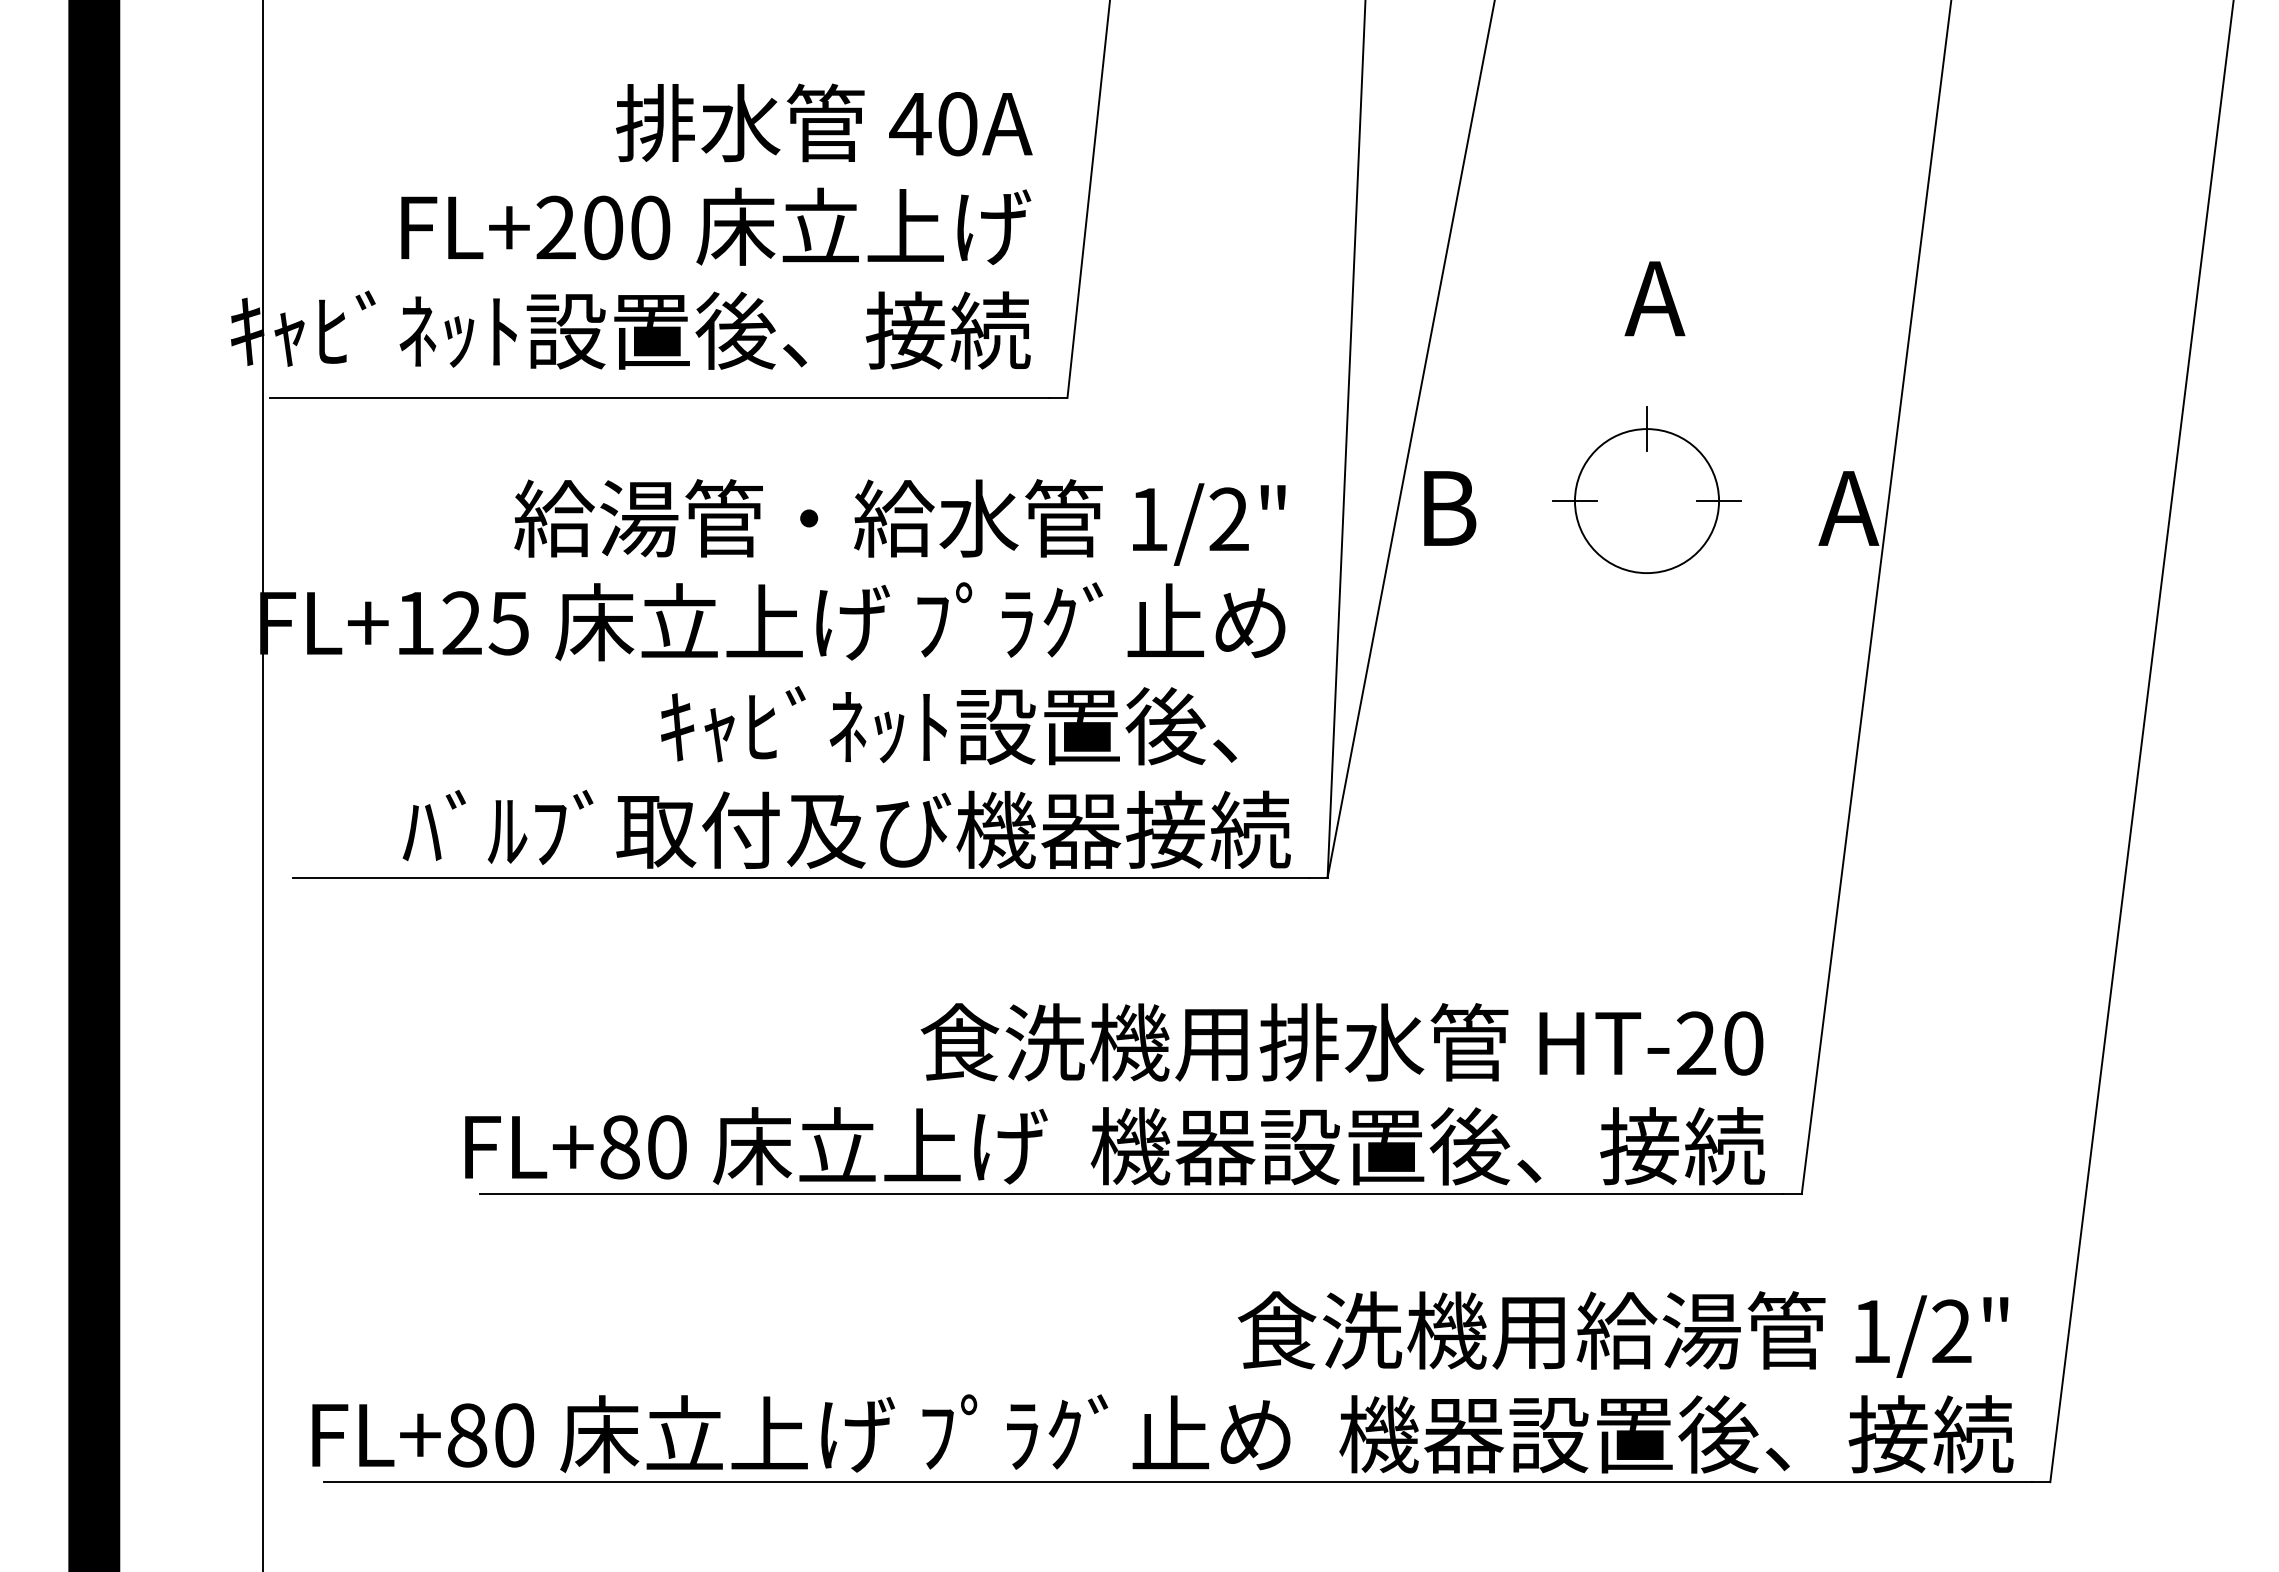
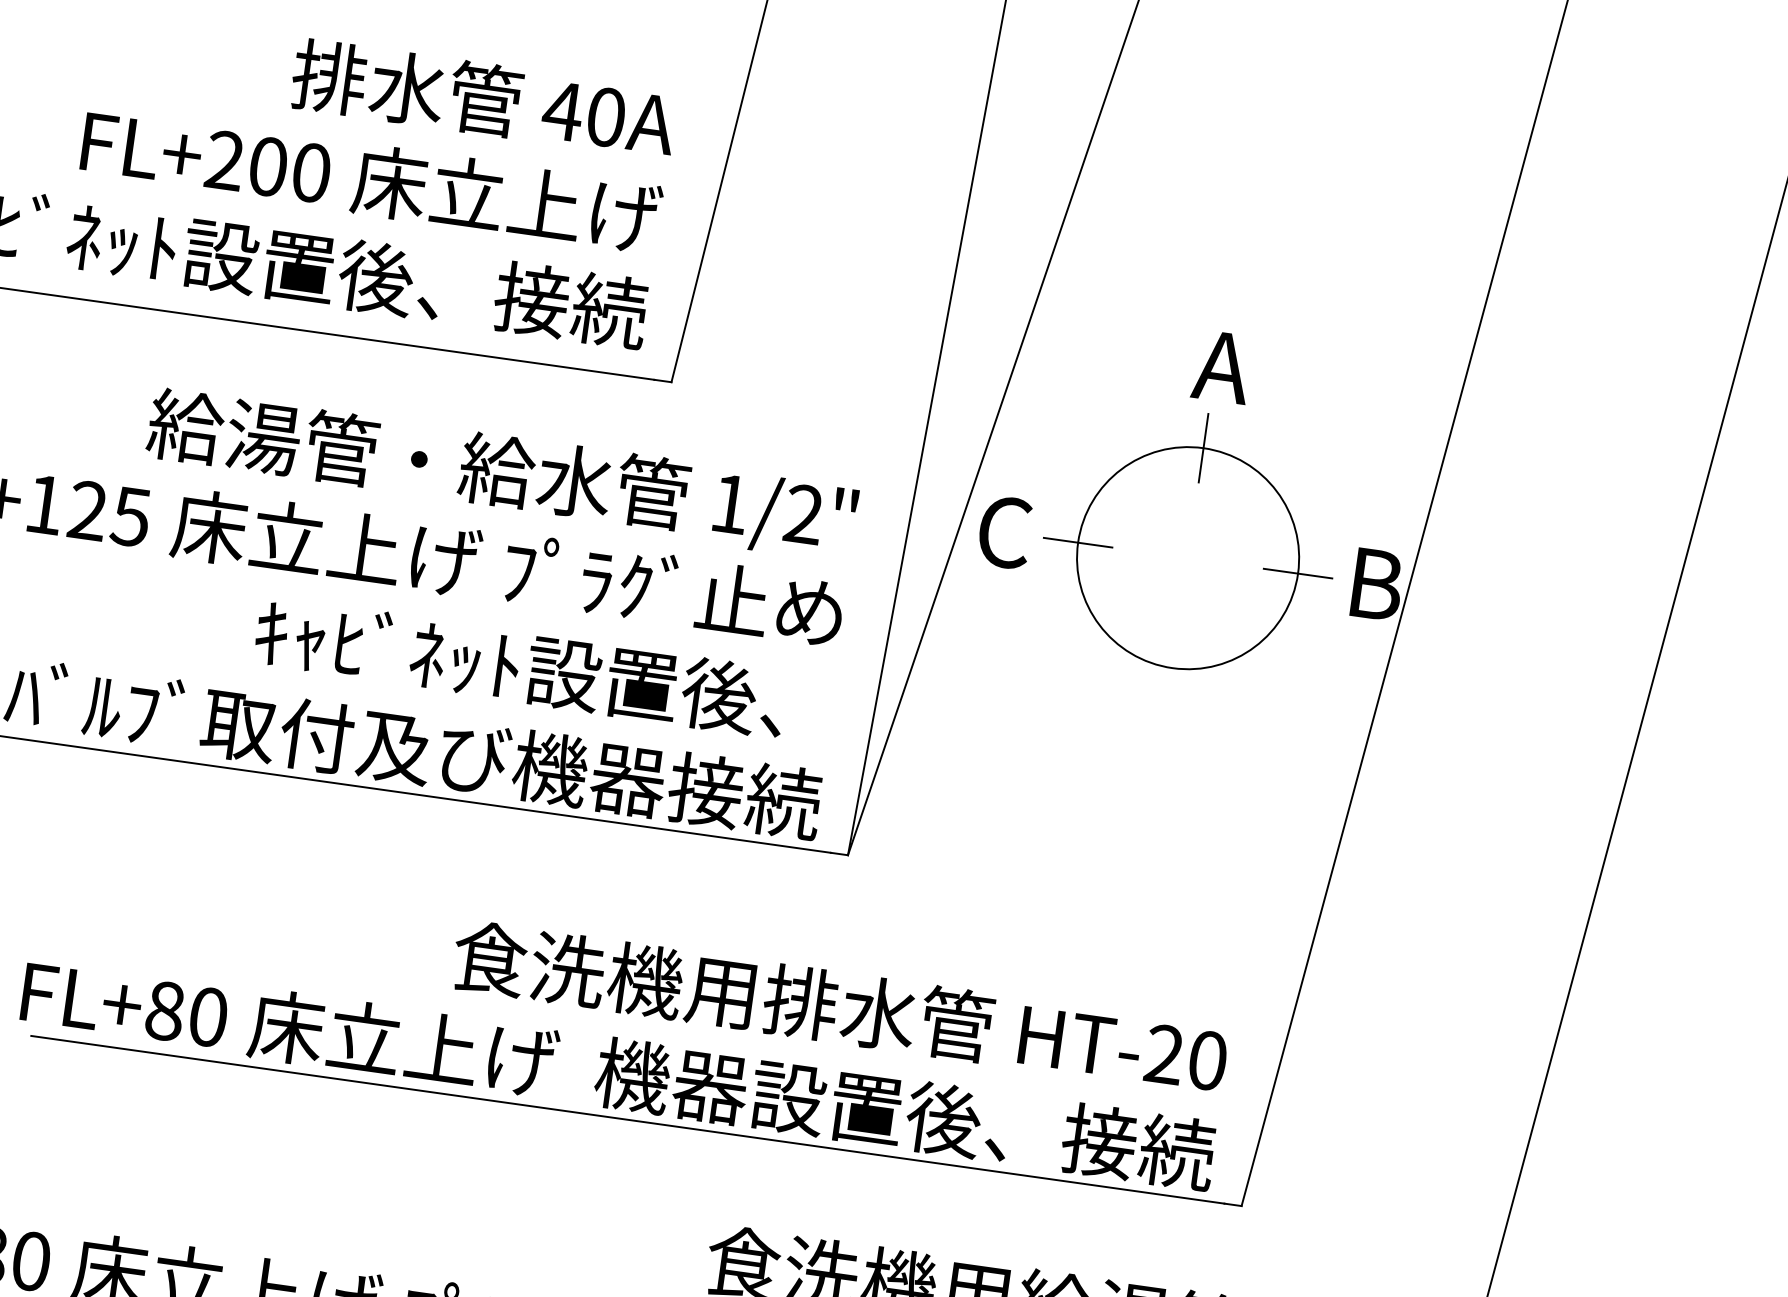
part: (1646, 489) -> (1190, 540), size x1.67
text: (1447, 508) -> (1005, 532), B -> C
text: (1849, 508) -> (1373, 584), A -> B

